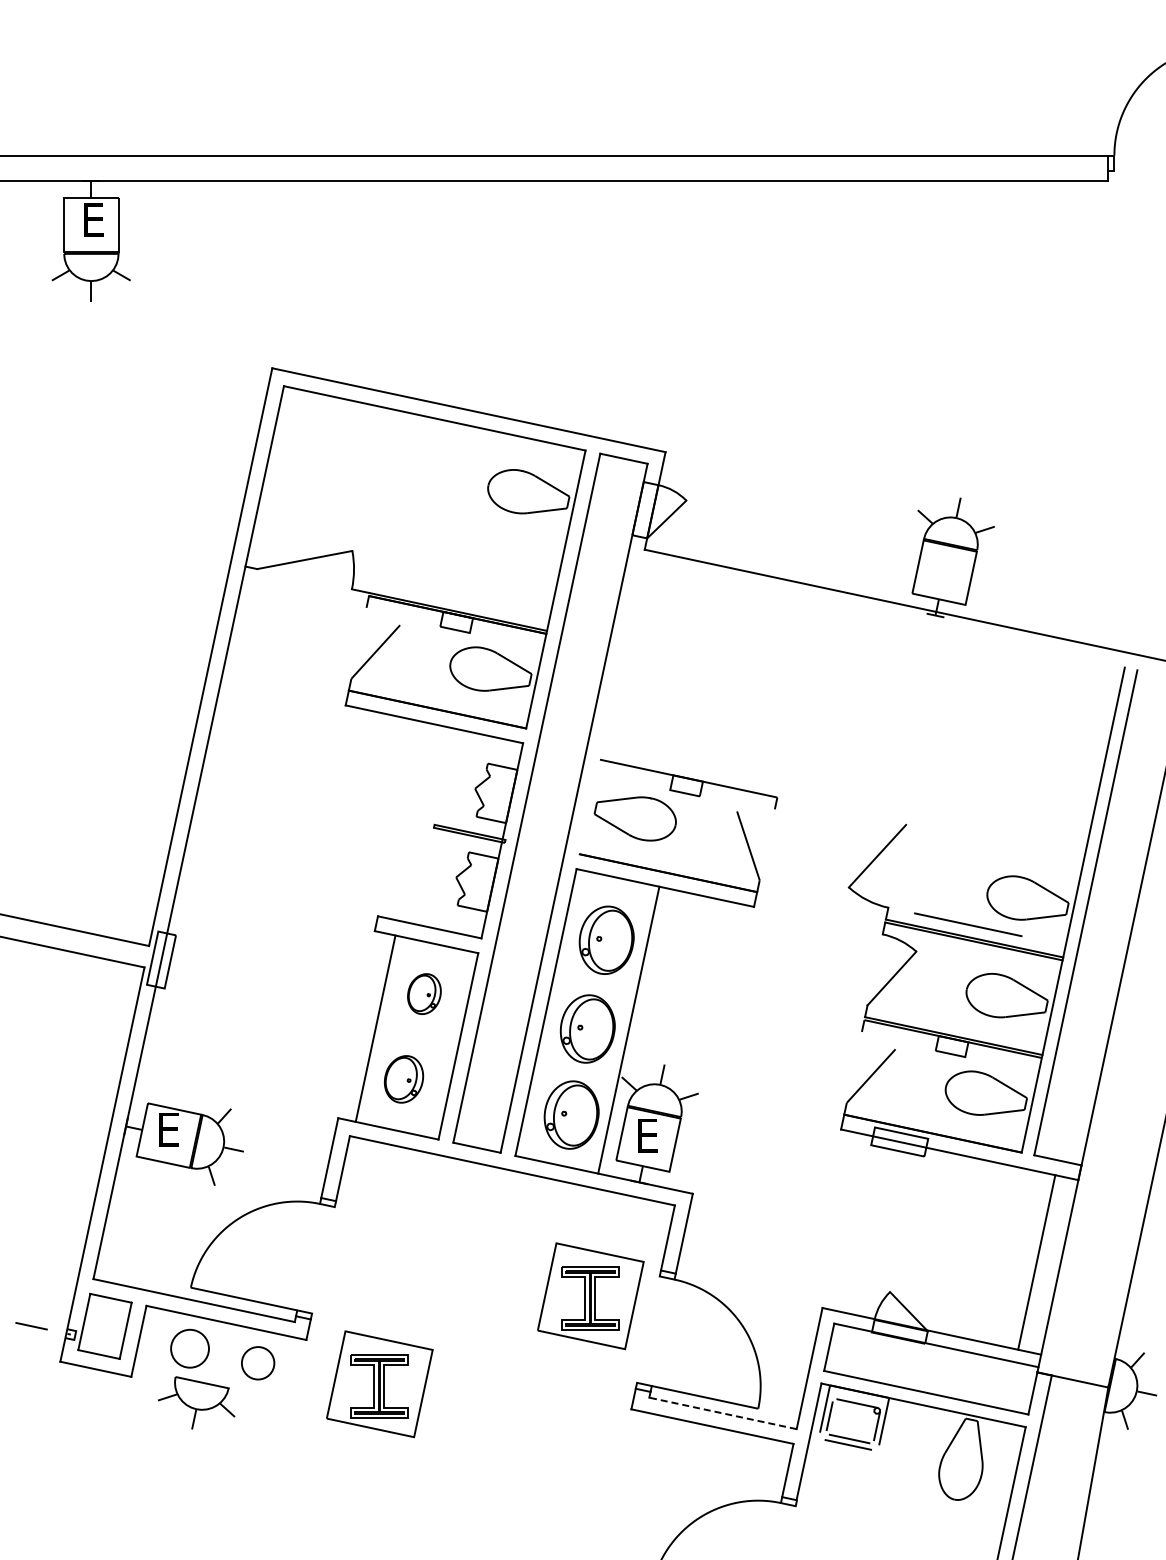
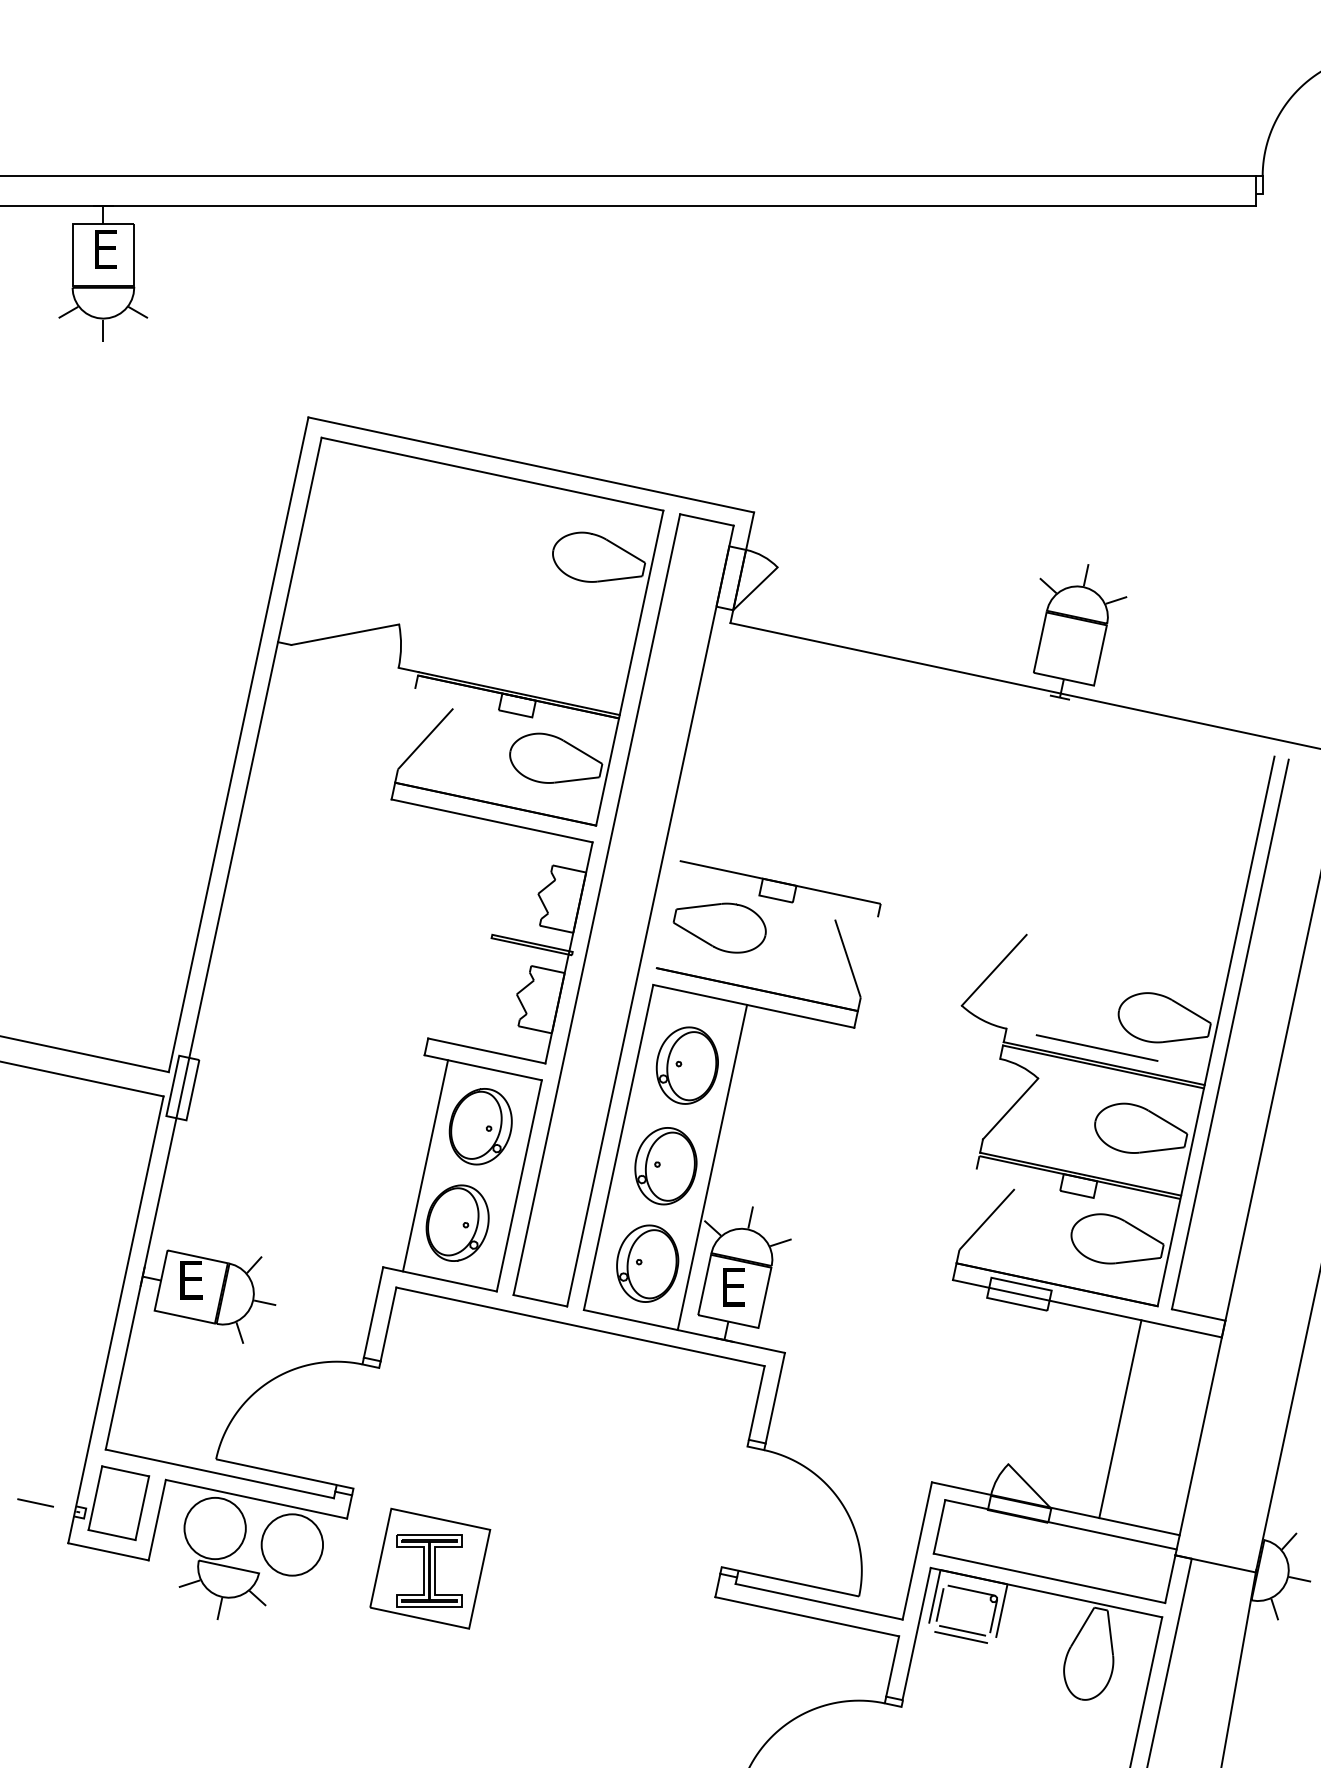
part: (424, 993) -> (480, 1125), size x1.67
part: (403, 1079) -> (457, 1223), size x1.43
line: (1036, 1262) -> (1120, 1419), moved
part: (590, 1296) -> (668, 1469), removed
circle: (189, 1348) -> (214, 1528), size x1.43
circle: (258, 1363) -> (292, 1545), size x1.67
line: (722, 1413) -> (818, 1601), dashed -> solid

